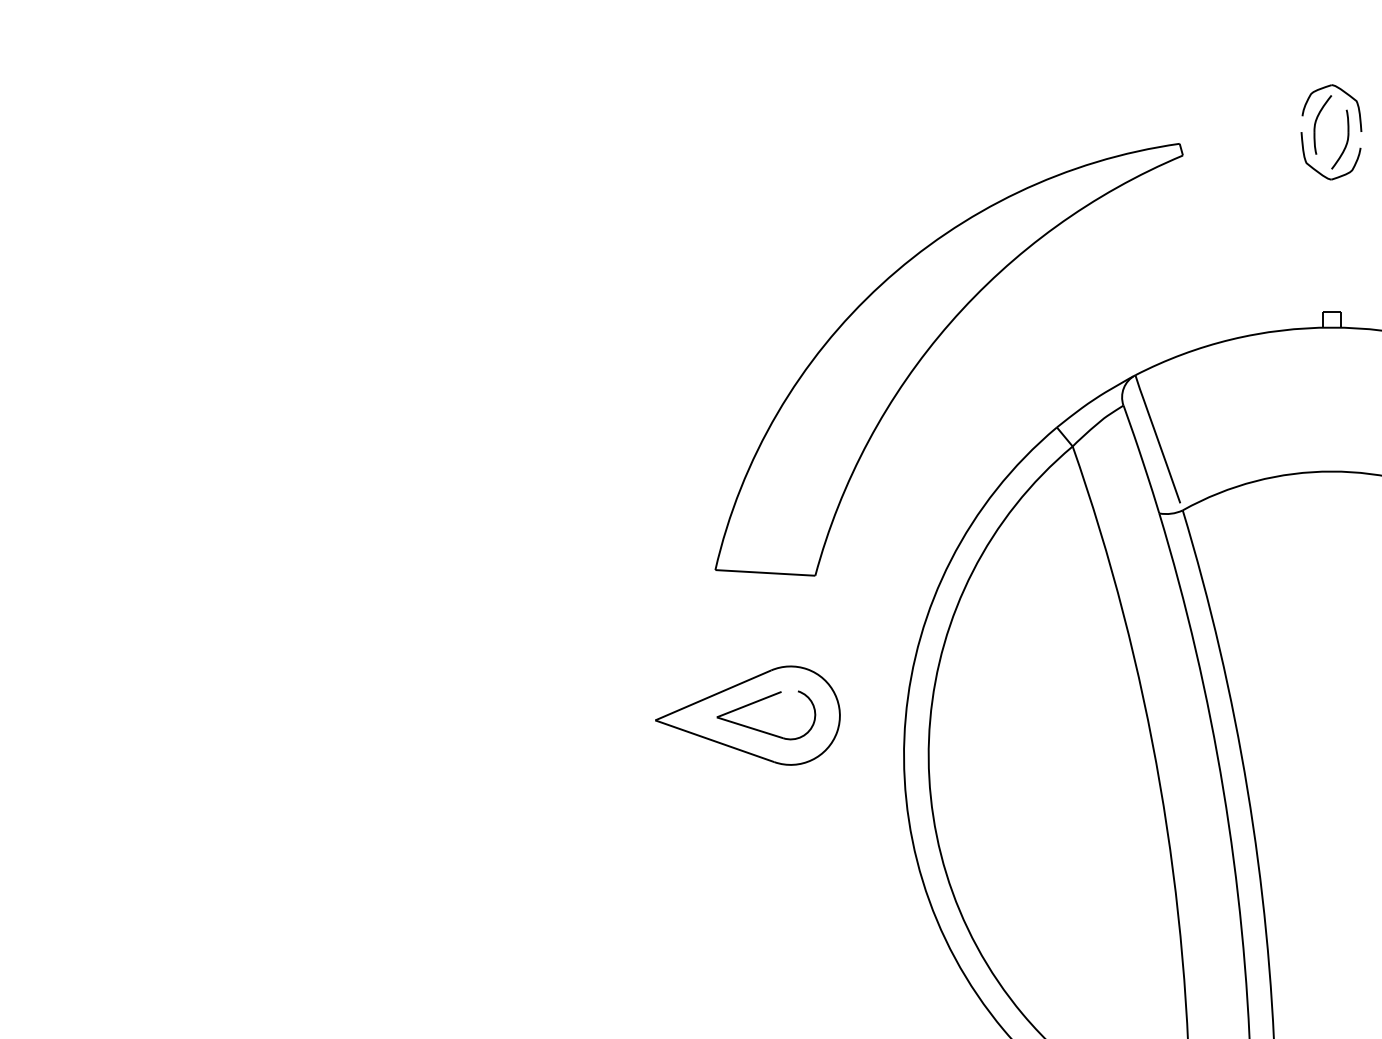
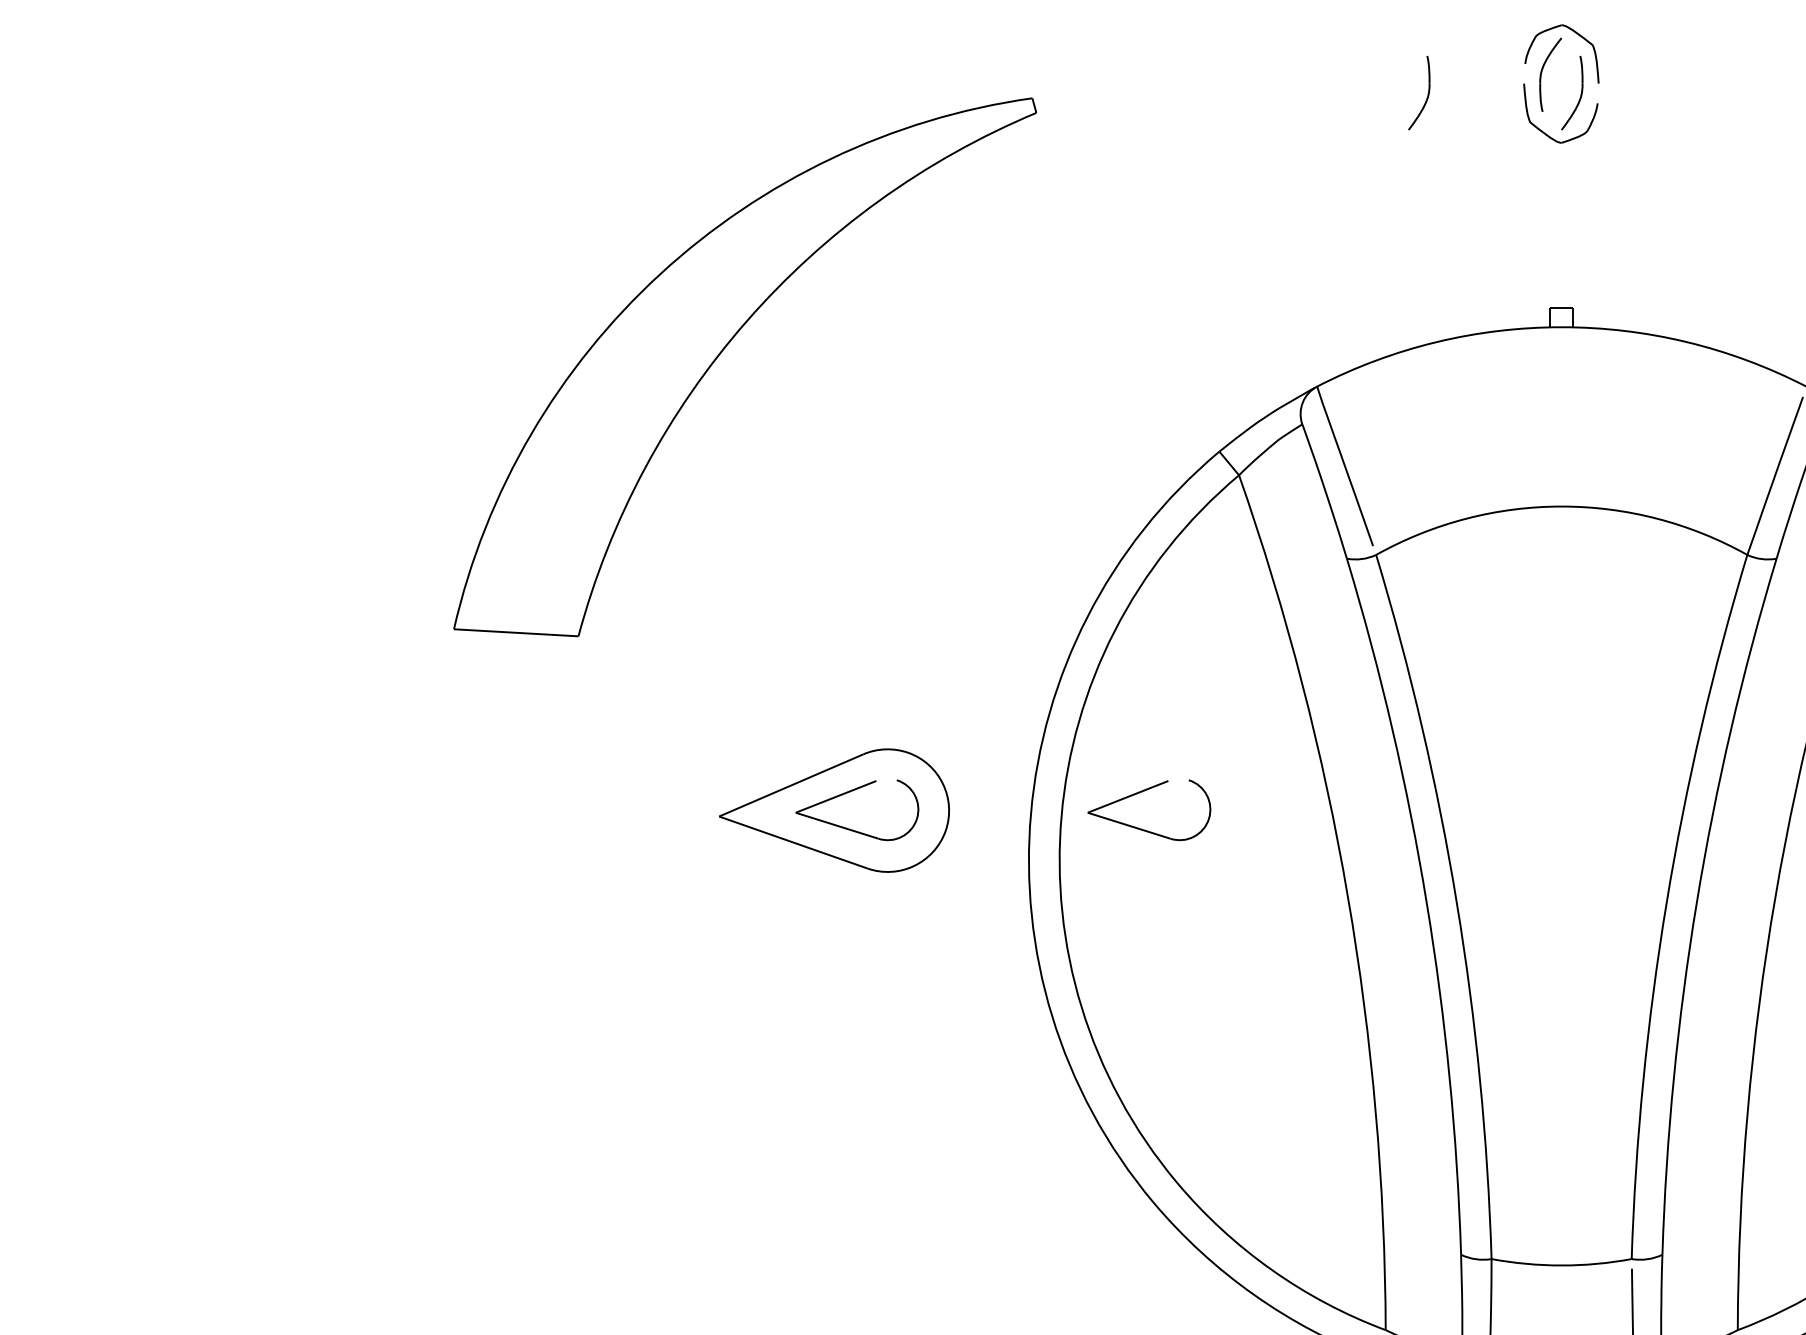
part: (1223, 139) -> (1427, 93), added
part: (930, 347) -> (722, 352), moved
part: (995, 701) -> (1142, 792), added

